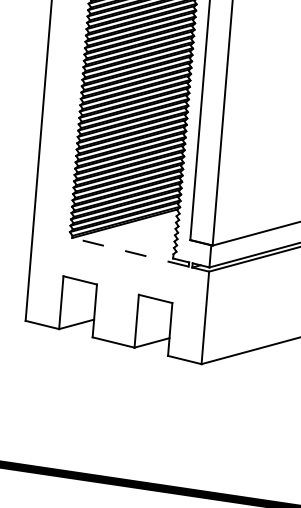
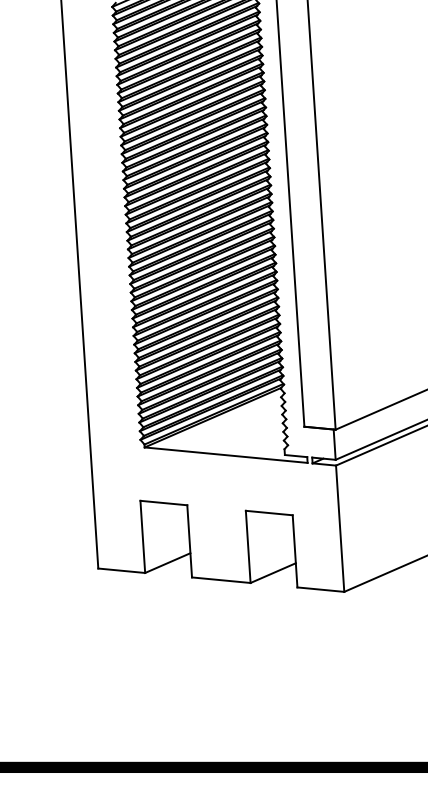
line: (130, 252) -> (226, 455), dashed -> solid

